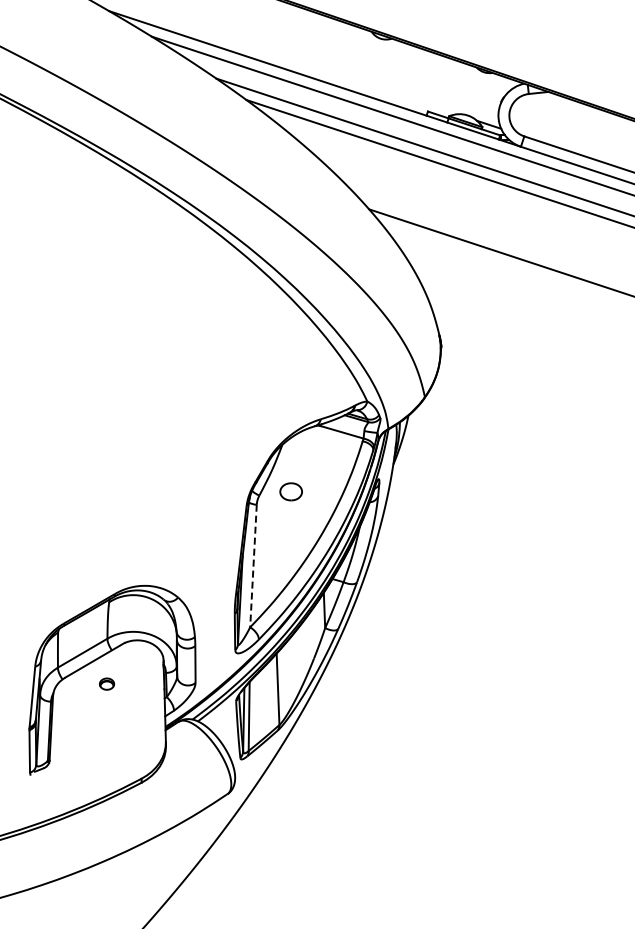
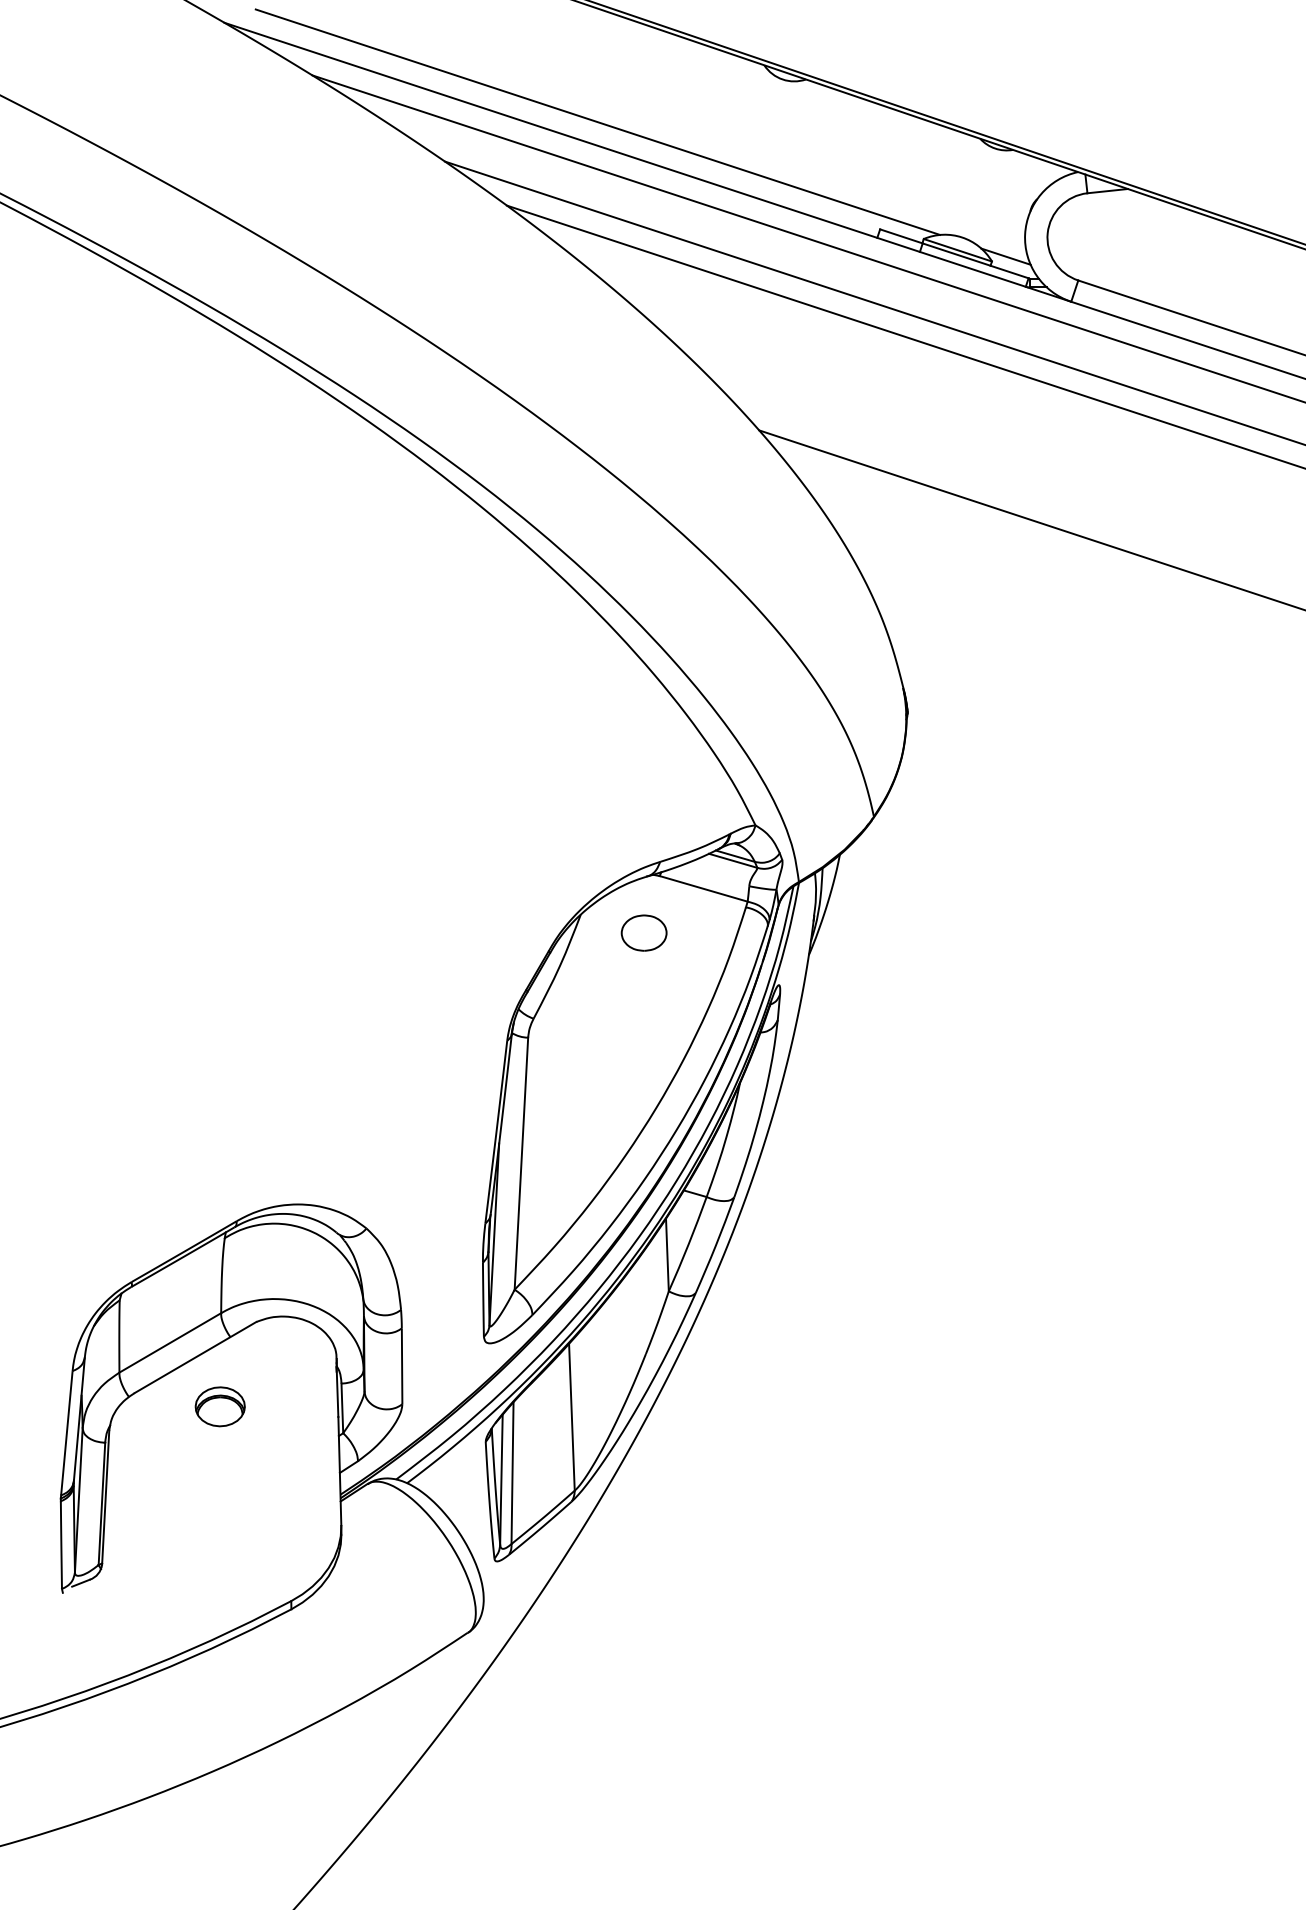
line: (290, 59) -> (597, 122), added
part: (290, 491) -> (642, 932), moved
line: (253, 566) -> (521, 1164), dashed -> solid
part: (106, 683) -> (219, 1405), size x1.67

